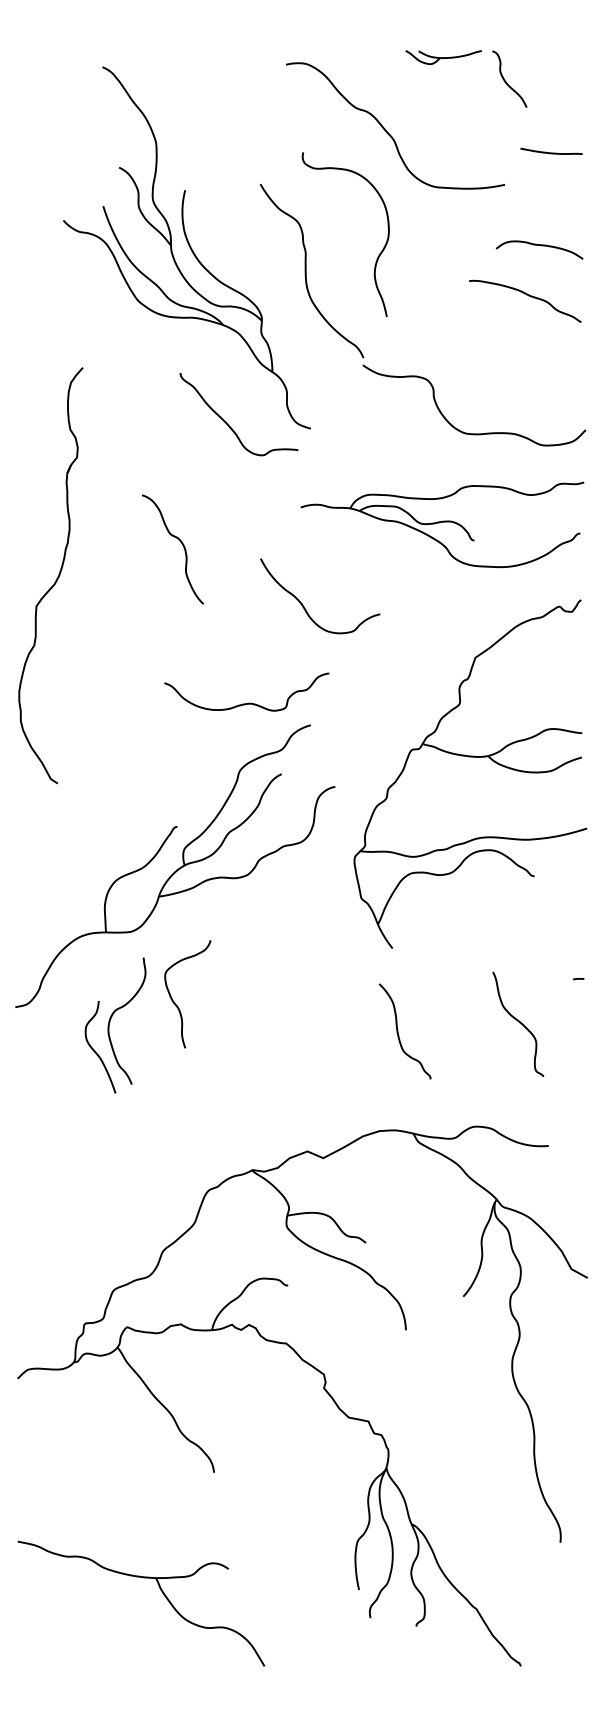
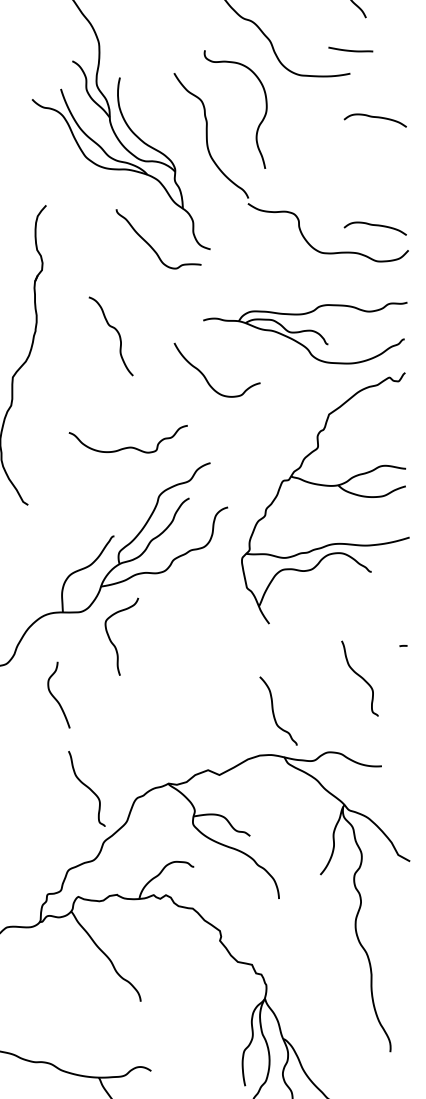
curve: (551, 152) -> (350, 50), moved
curve: (528, 296) -> (367, 154), removed
curve: (541, 396) -> (376, 226), added
part: (442, 524) -> (305, 332), moved
curve: (248, 702) -> (129, 446), moved
curve: (174, 1001) -> (112, 641), moved
curve: (121, 1008) -> (74, 667), removed
curve: (398, 1031) -> (273, 711), moved
curve: (139, 1175) -> (87, 787), added

